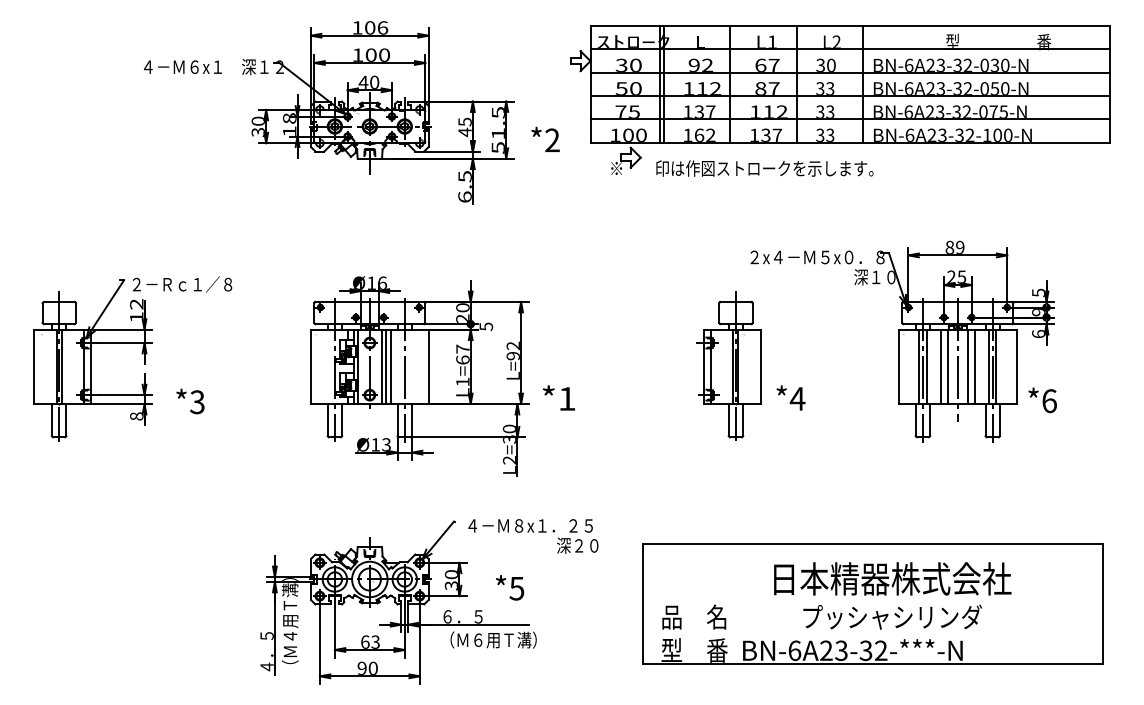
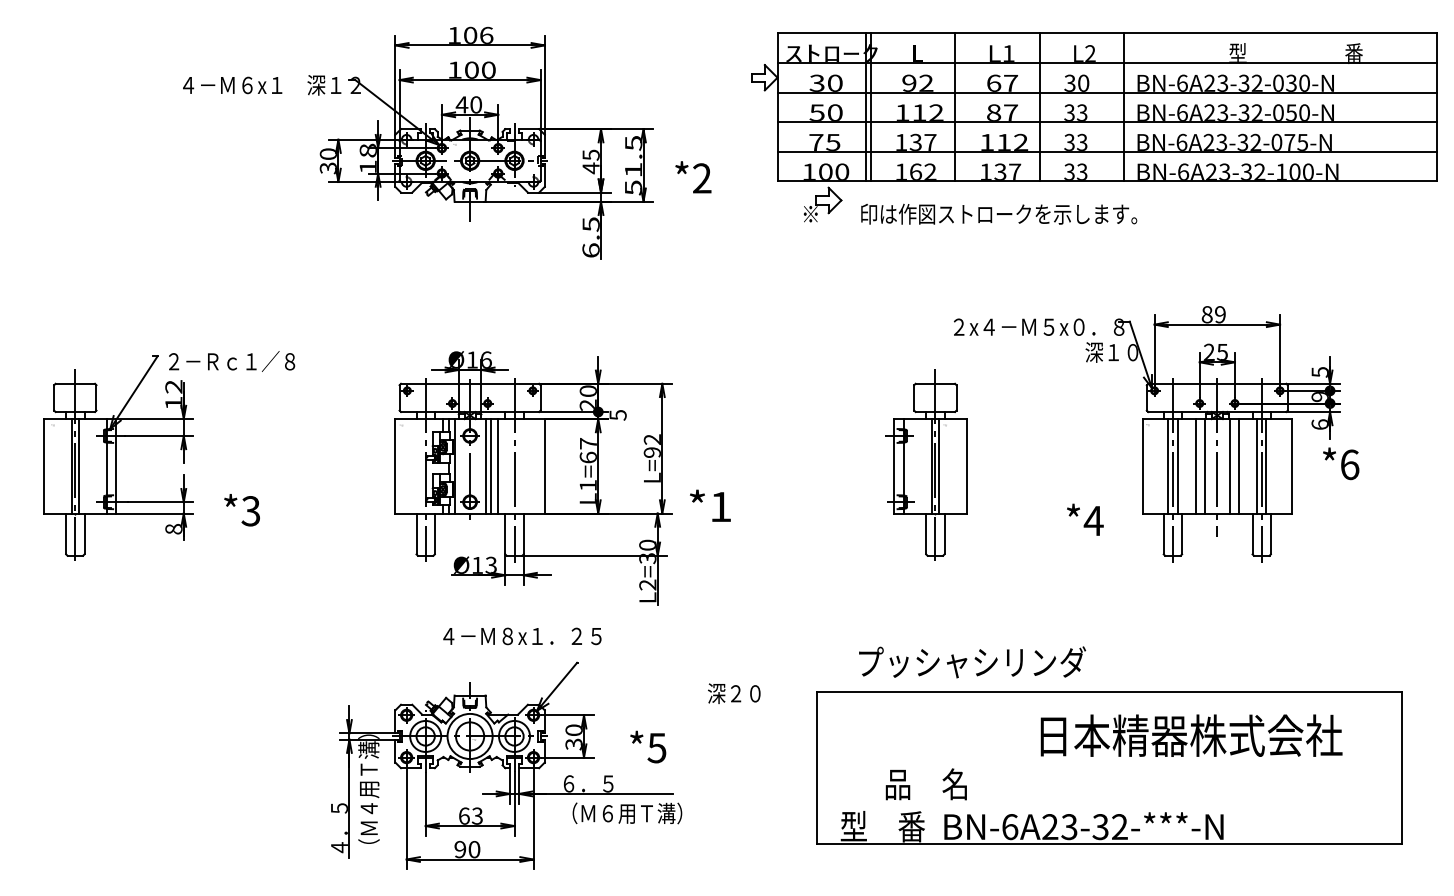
part: (839, 101) -> (1094, 128), moved
text: (791, 397) -> (1085, 519), moved
text: (1042, 400) -> (1341, 463), moved
text: (530, 526) -> (522, 636), moved
text: (892, 578) -> (1191, 735), moved
text: (693, 617) -> (925, 784), moved
text: (892, 617) -> (972, 662), moved

